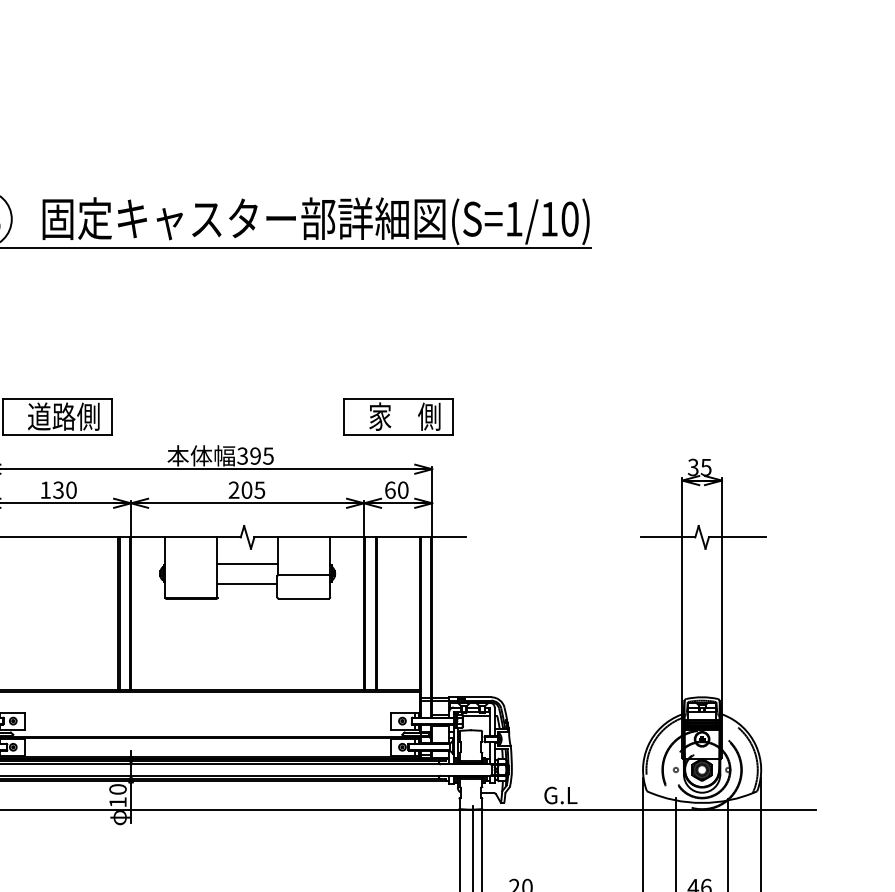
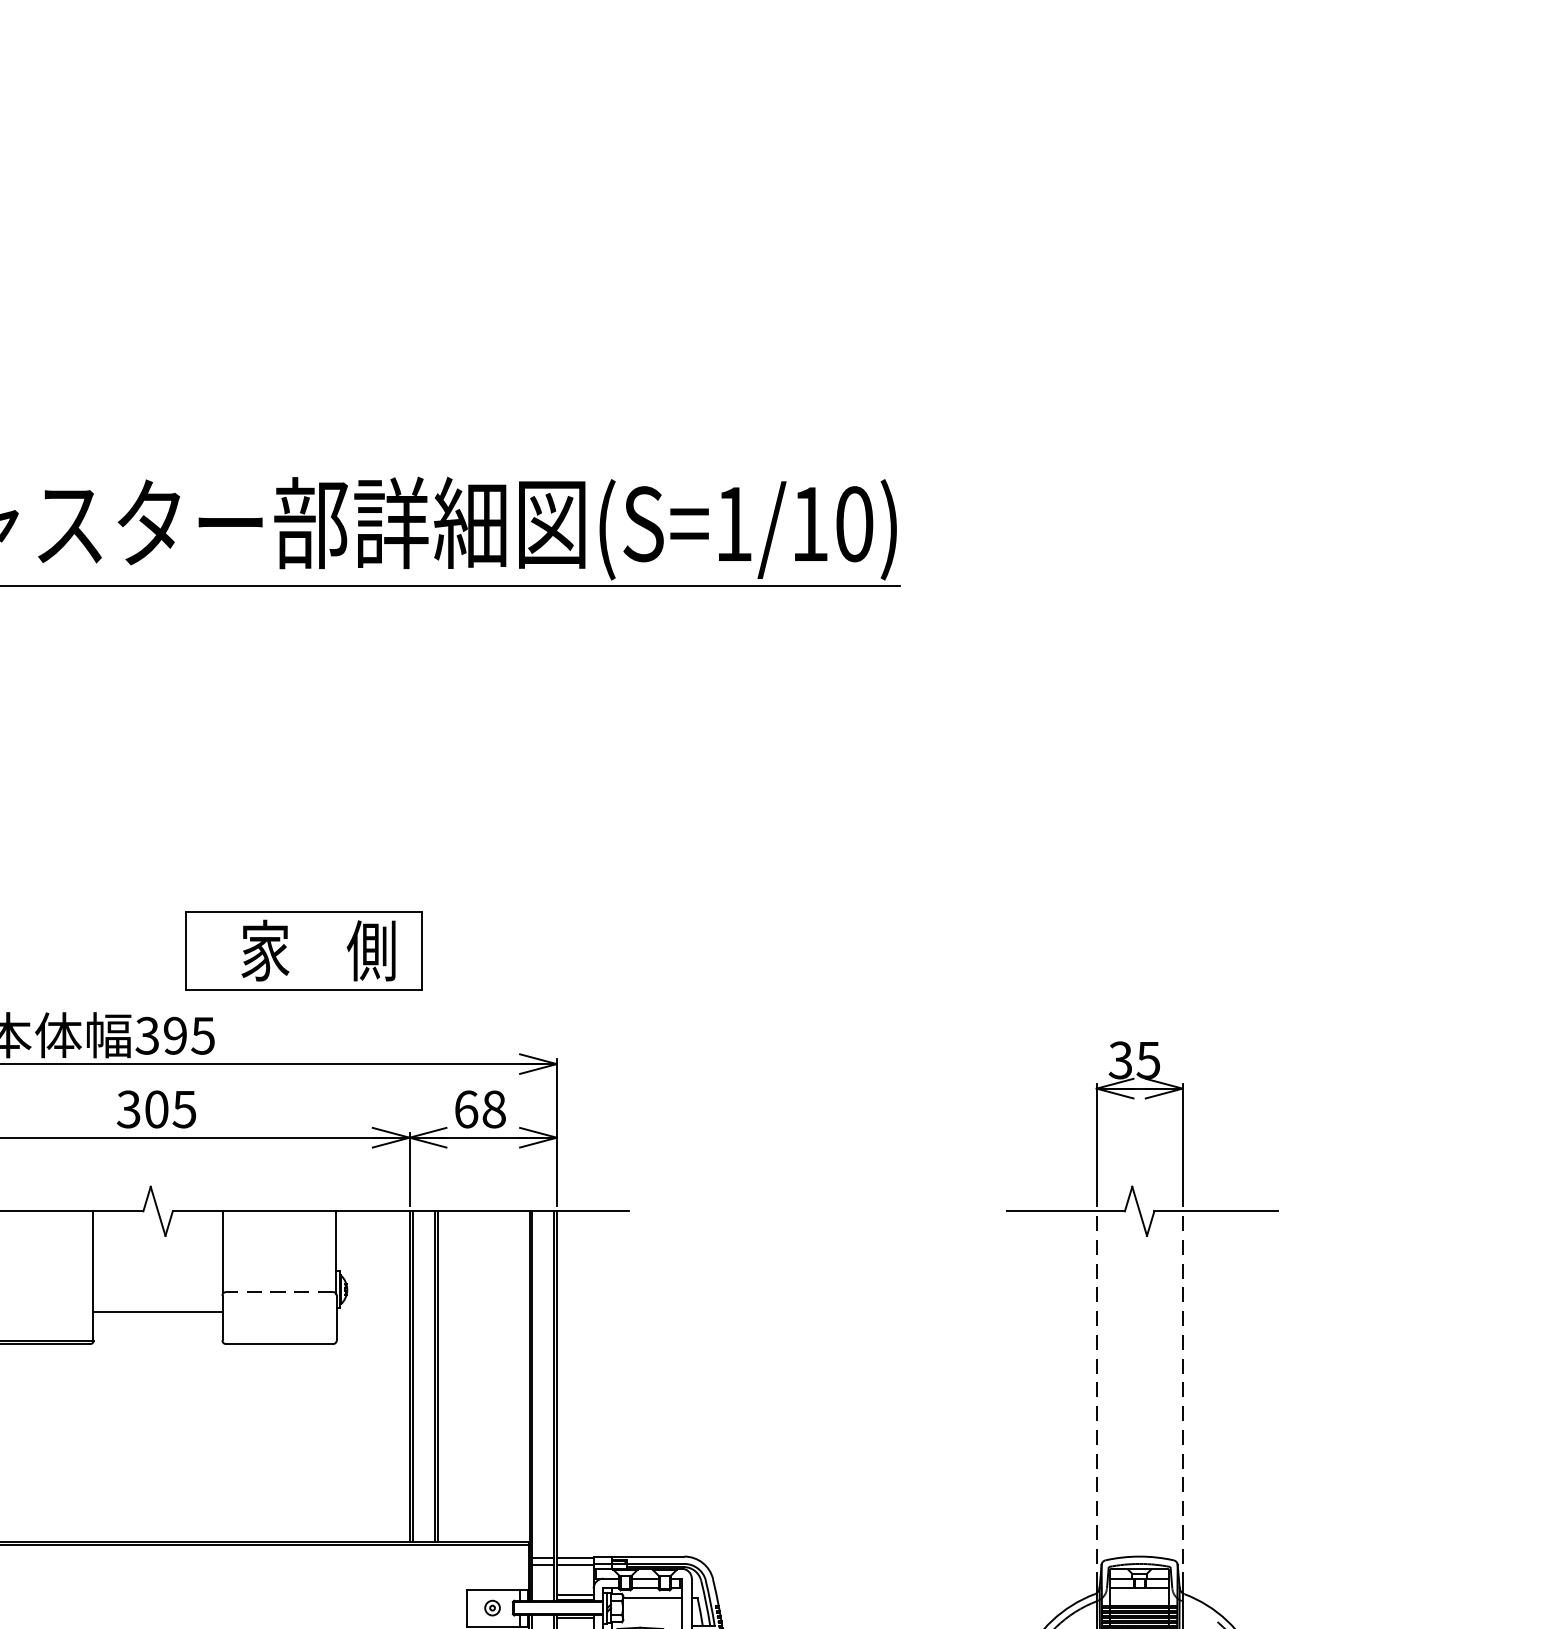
part: (398, 416) -> (304, 950), moved
text: (233, 490) -> (127, 1110), 205 -> 305
text: (403, 490) -> (494, 1110), 60 -> 68
line: (247, 563) -> (157, 1267), removed
line: (303, 574) -> (278, 1291), solid -> dashed
line: (682, 624) -> (1097, 1399), solid -> dashed
line: (721, 624) -> (1181, 1399), solid -> dashed

